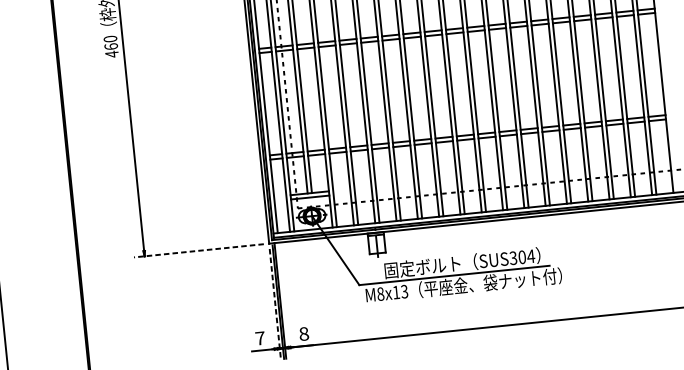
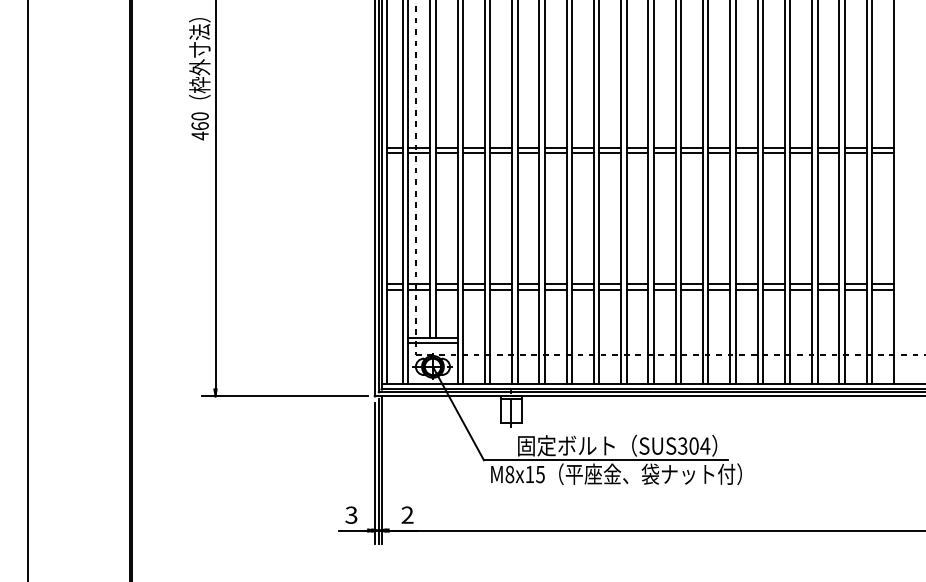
line: (198, 251) -> (284, 396), dashed -> solid
text: (404, 290) -> (540, 473), M8x13 -> M8x15
line: (274, 304) -> (374, 473), dashed -> solid
text: (303, 333) -> (407, 514), 8 -> 2
text: (260, 337) -> (351, 514), 7 -> 3

